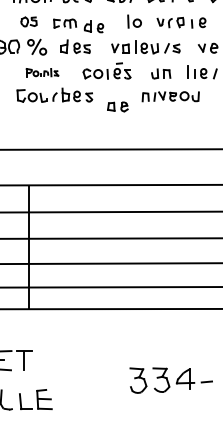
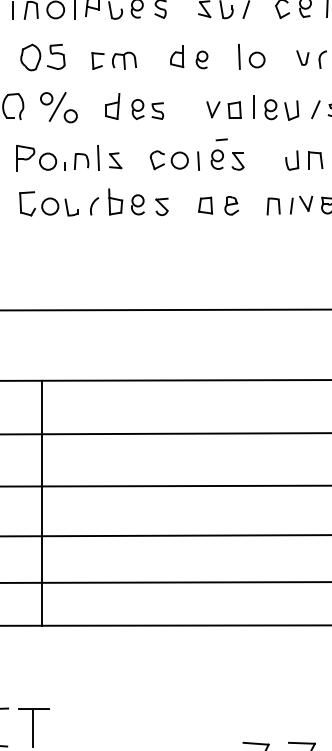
part: (28, 21) -> (41, 56), size x1.43
part: (93, 26) -> (188, 56), moved
part: (42, 72) -> (69, 157), size x1.67
part: (117, 106) -> (217, 204), moved

